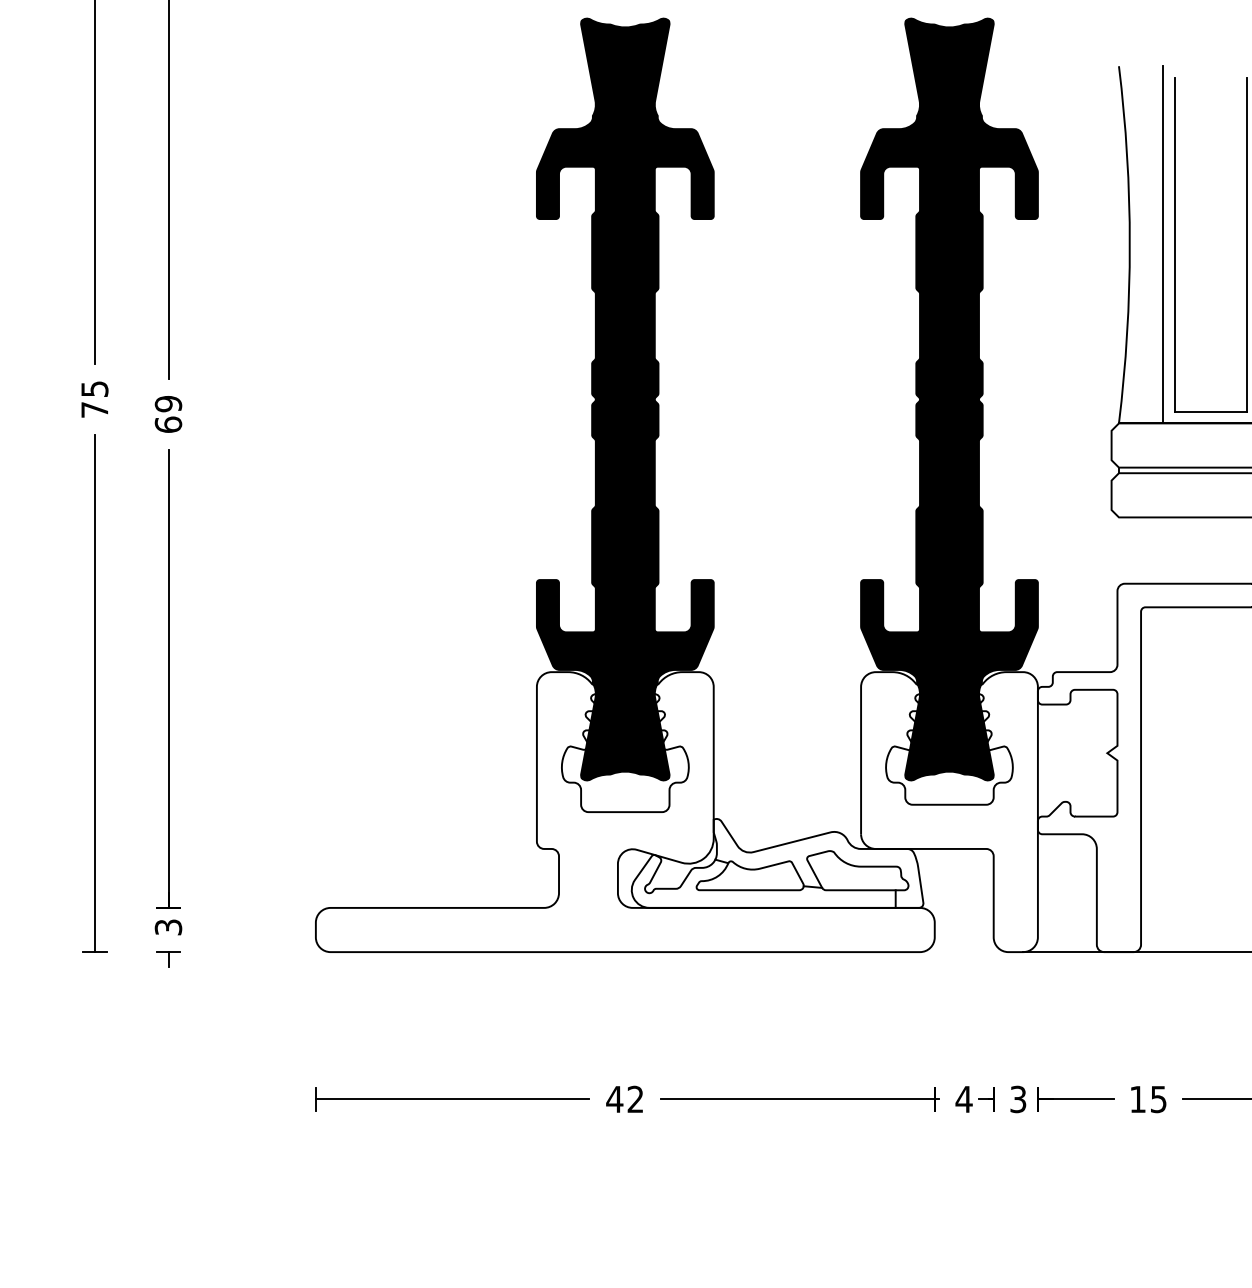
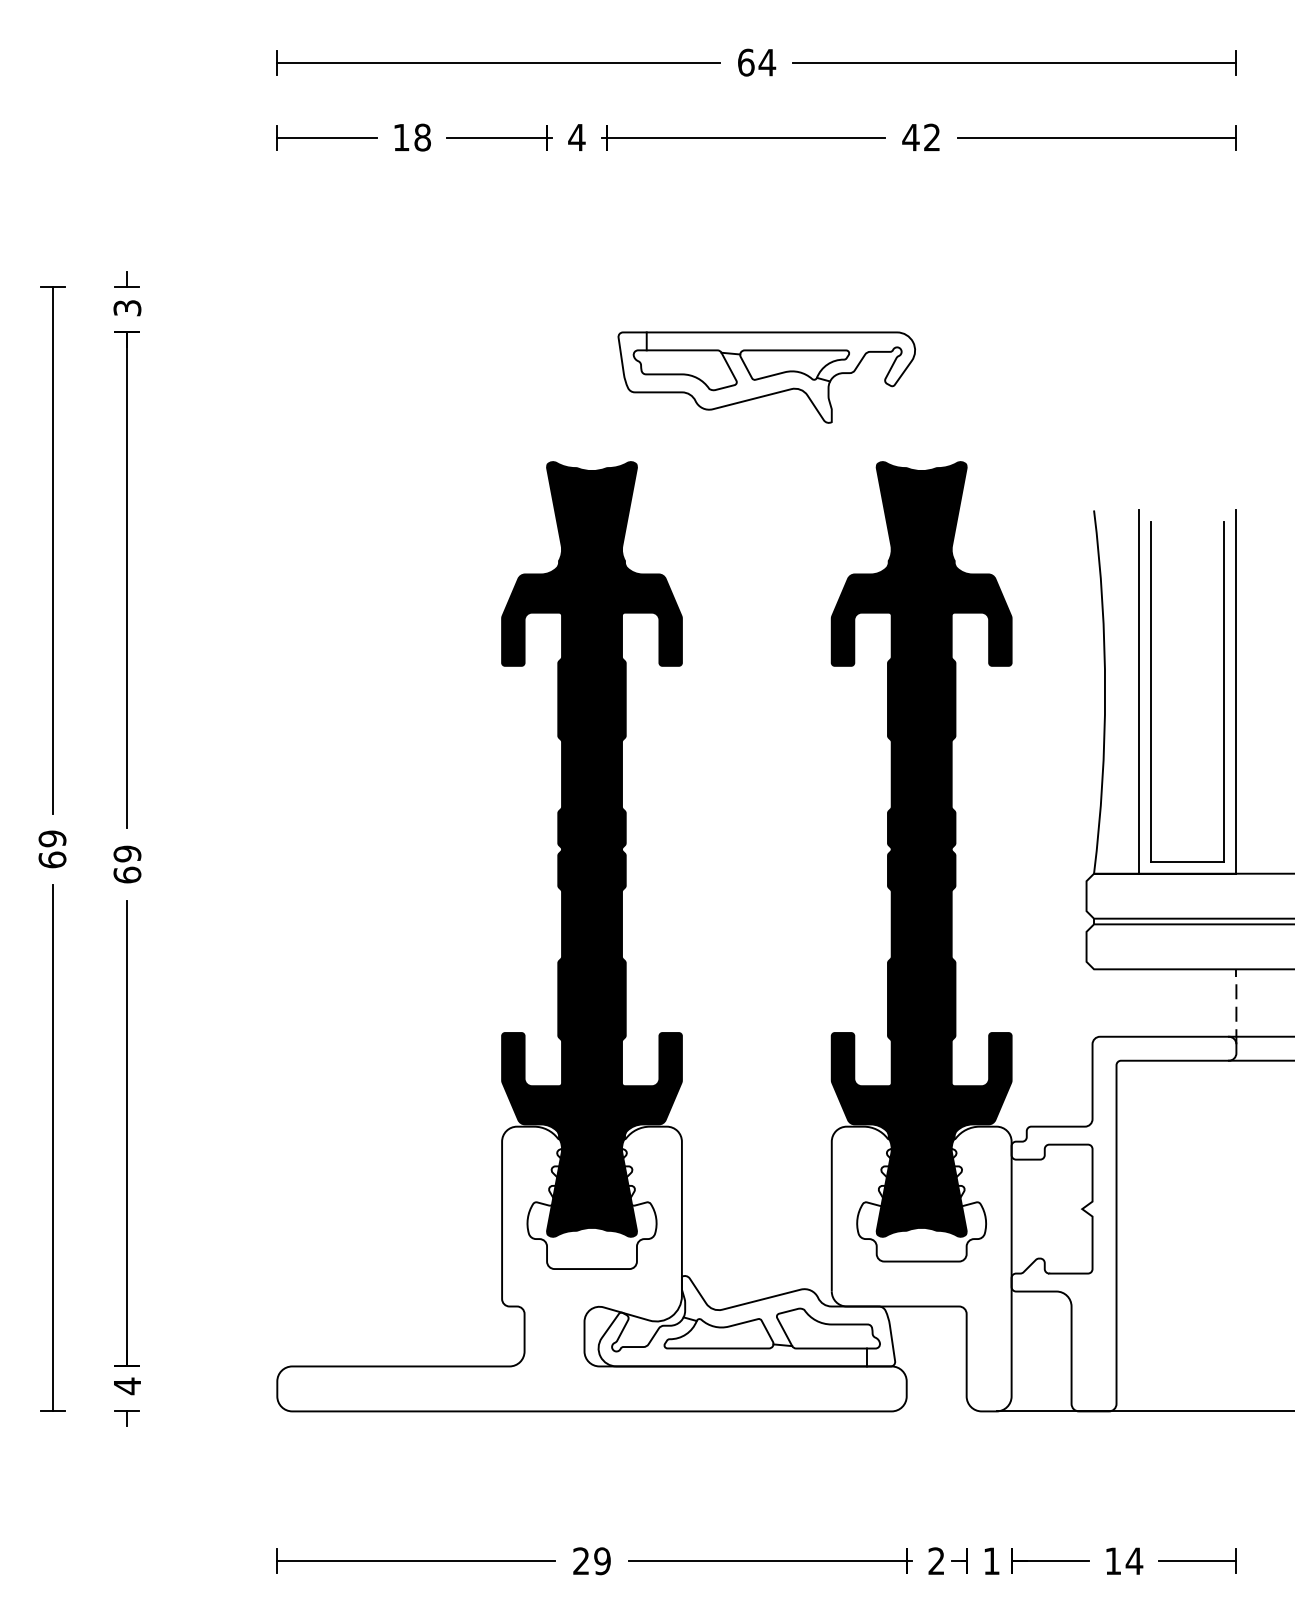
text: (94, 399) -> (52, 849), 75 -> 69
text: (168, 927) -> (127, 1386), 3 -> 4
text: (964, 1098) -> (936, 1560), 4 -> 2
text: (624, 1099) -> (591, 1561), 42 -> 29
text: (1018, 1099) -> (991, 1561), 3 -> 1
text: (1158, 1099) -> (1134, 1561), 15 -> 14

